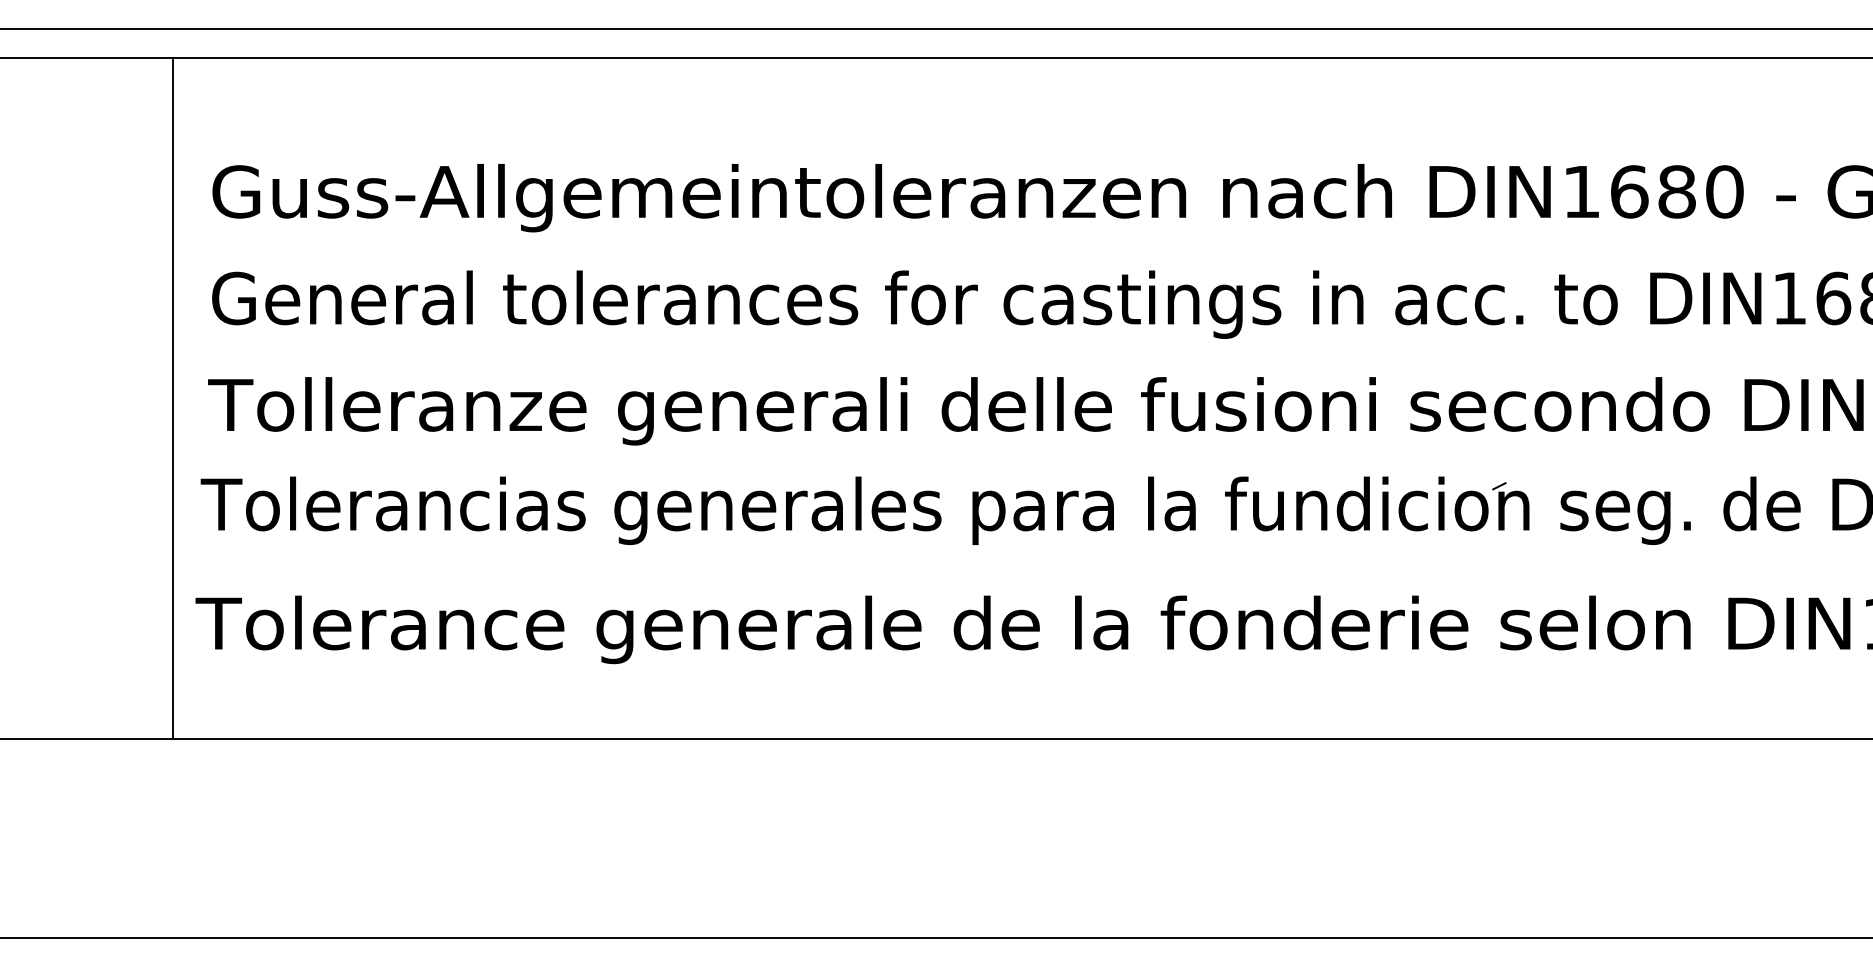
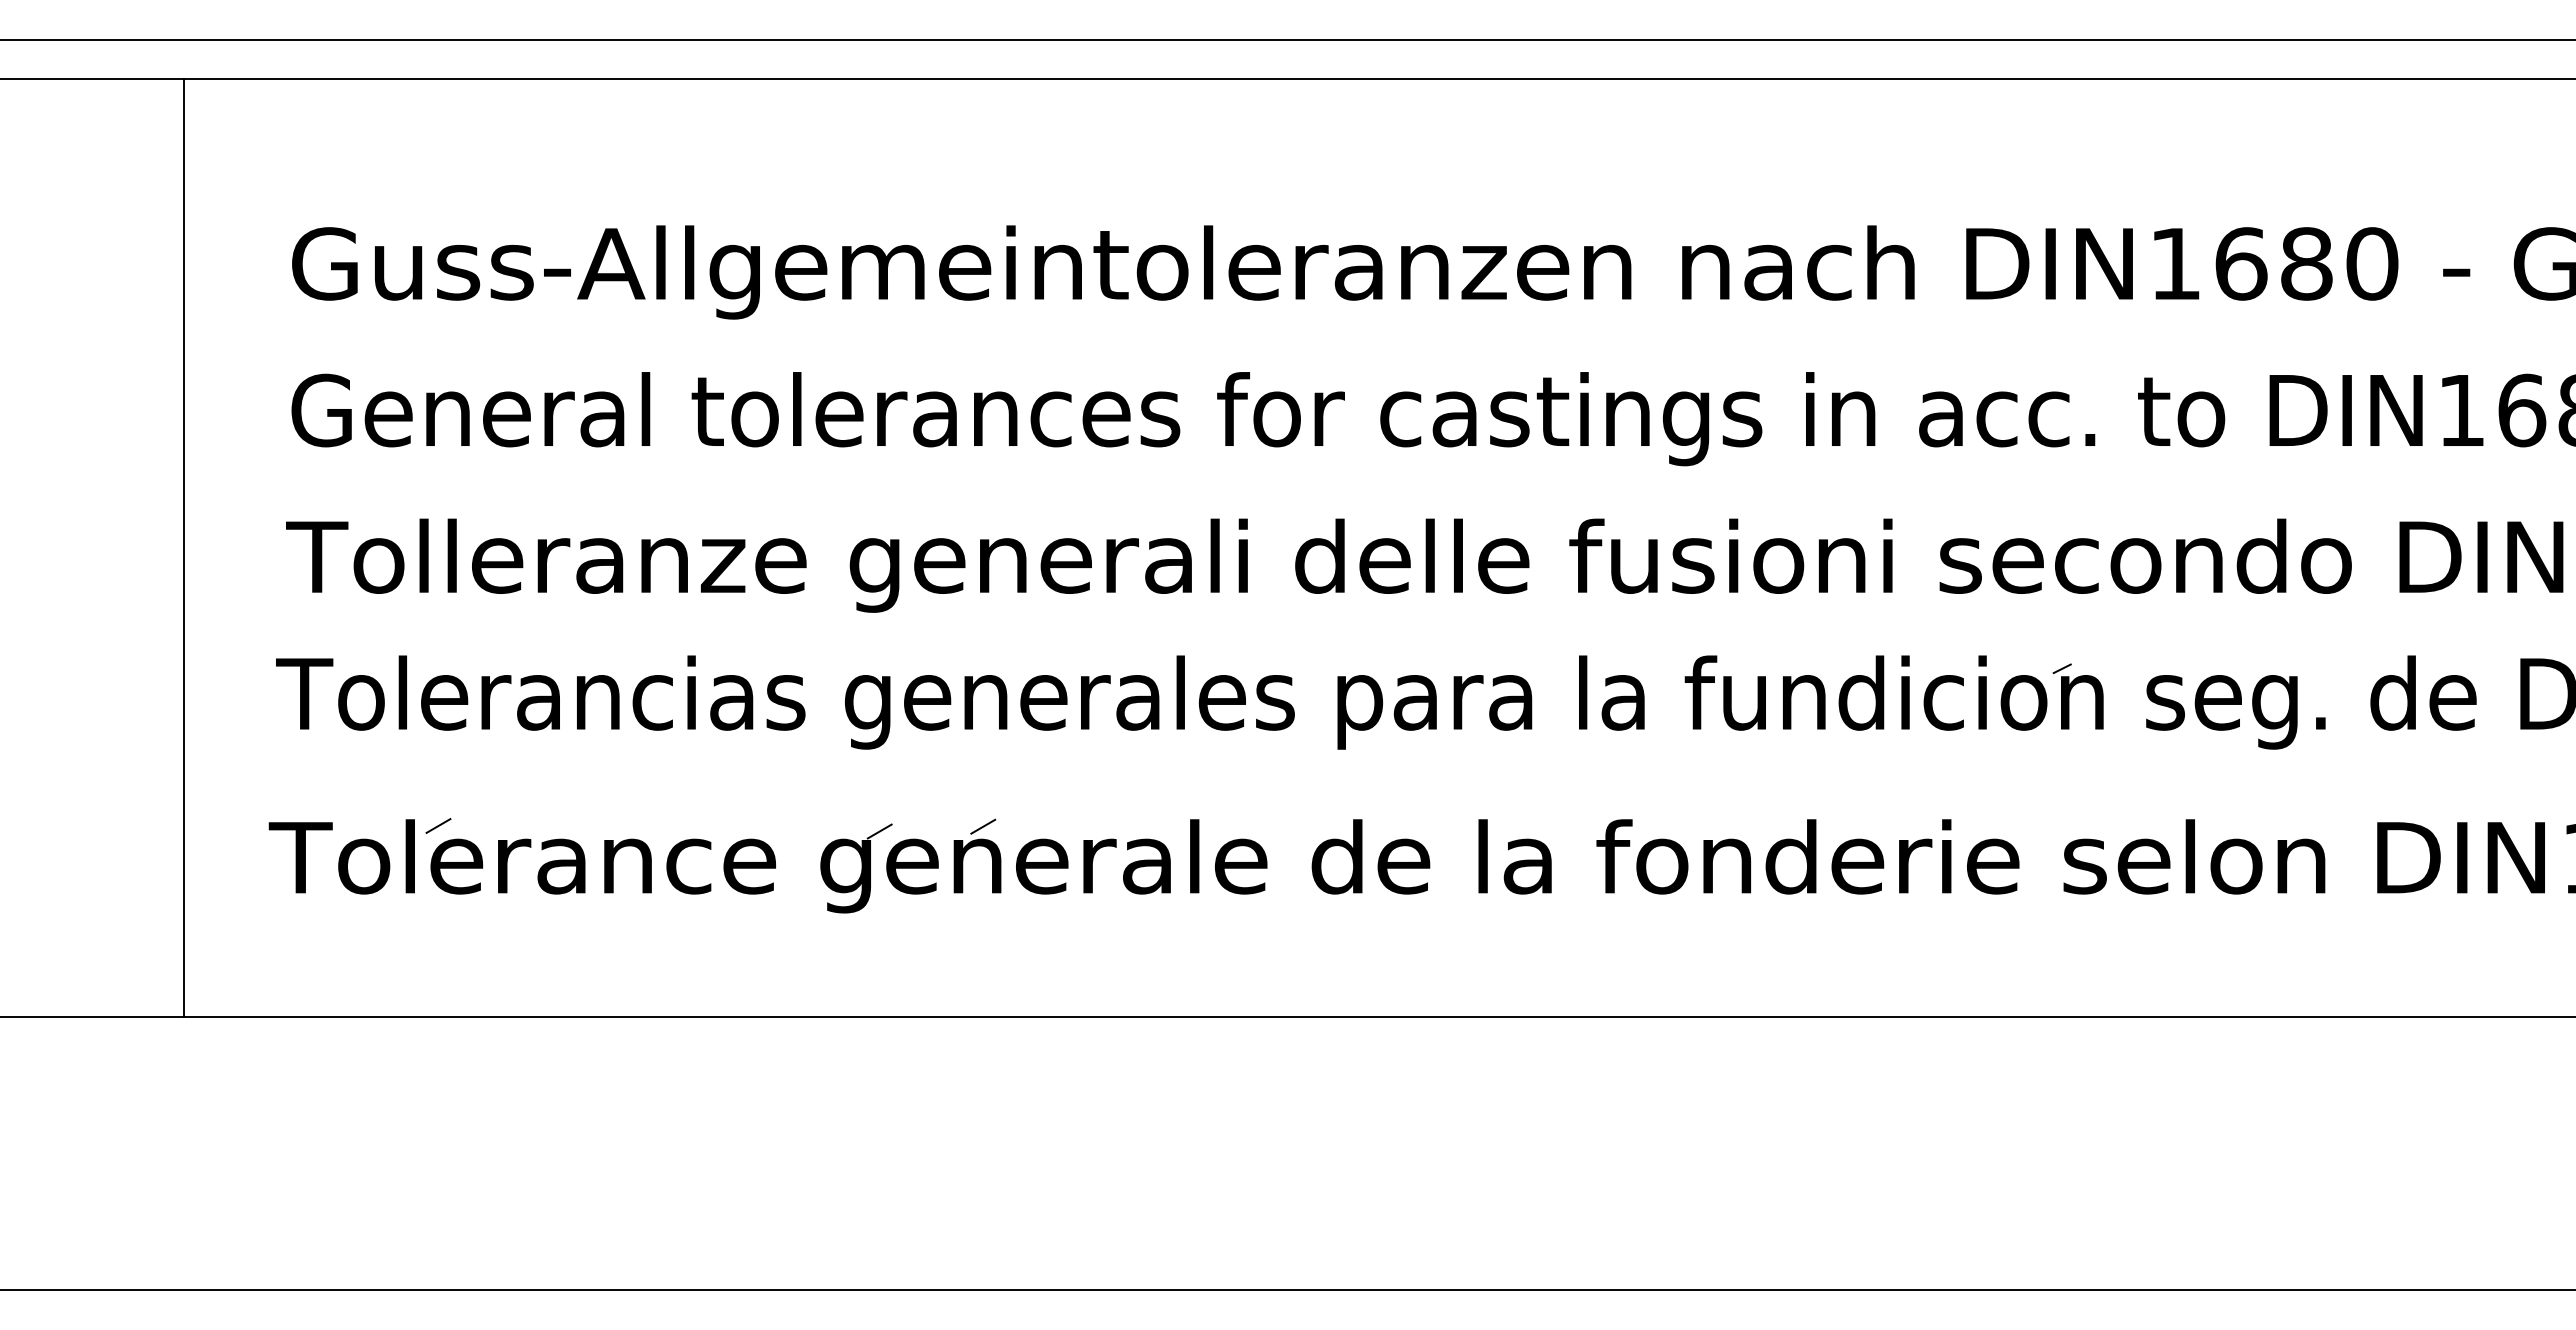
line: (172, 398) -> (184, 547), moved
line: (318, 600) -> (438, 825), added
line: (715, 600) -> (983, 826), added
line: (639, 604) -> (879, 831), added

